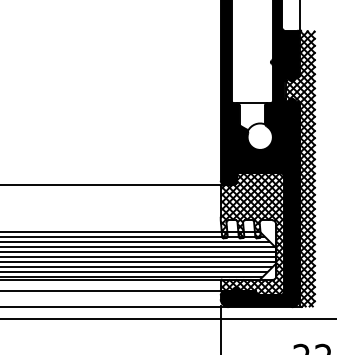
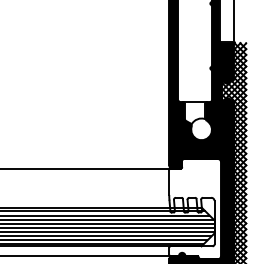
hatch: (251, 233) -> (194, 208), removed

